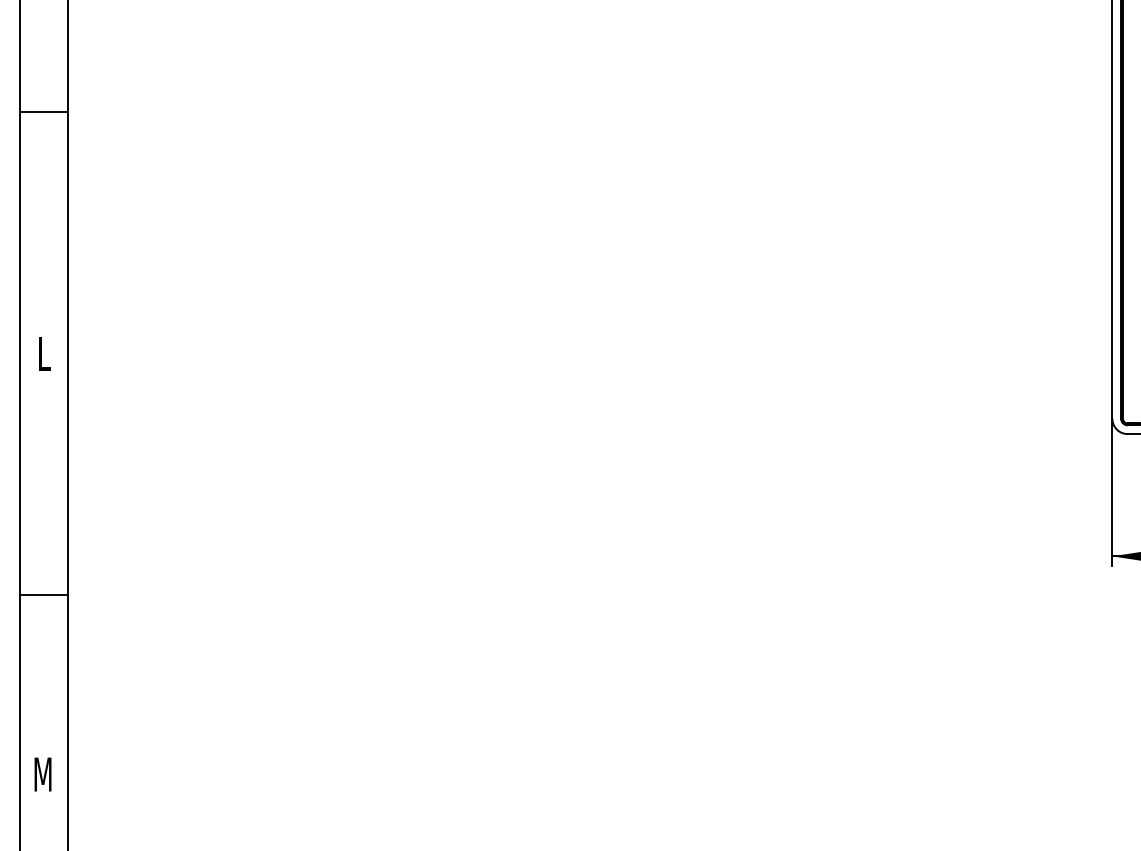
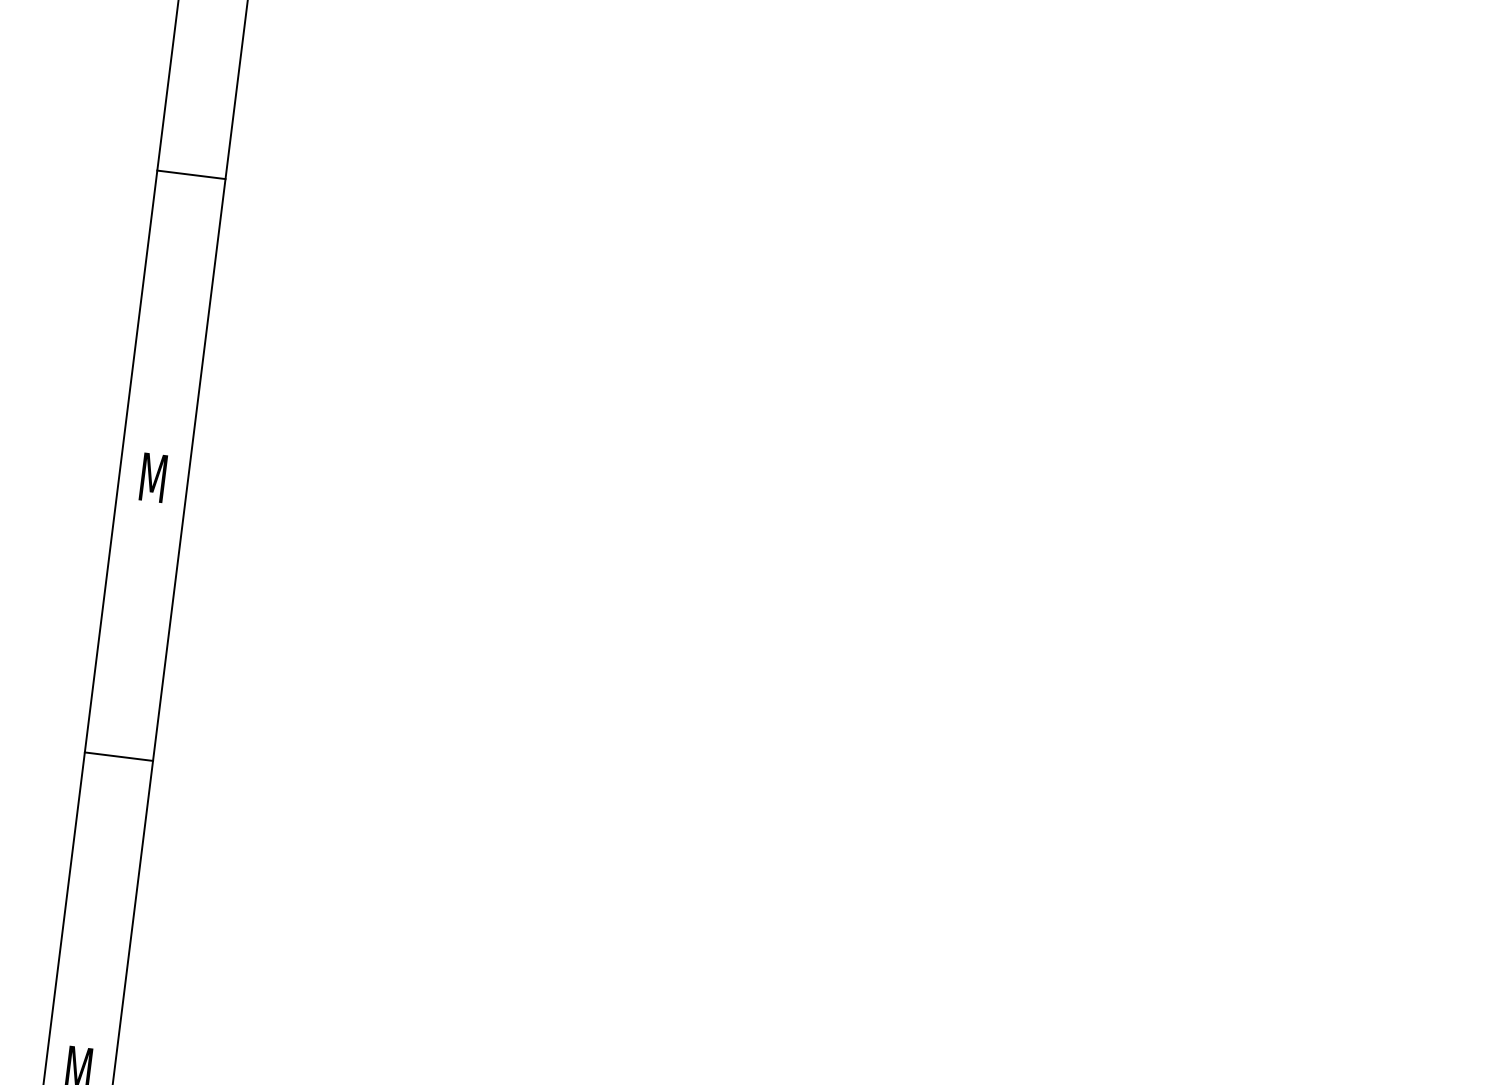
line: (43, 111) -> (190, 174), moved
text: (43, 353) -> (153, 477), L -> M
line: (43, 595) -> (118, 756), moved

